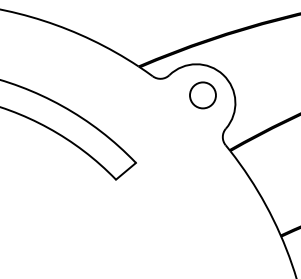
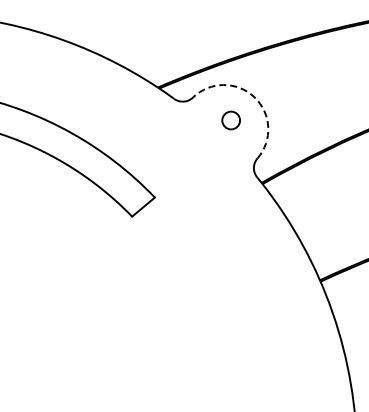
arc: (223, 75) -> (254, 97), solid -> dashed
circle: (202, 95) -> (230, 120), size x0.6

